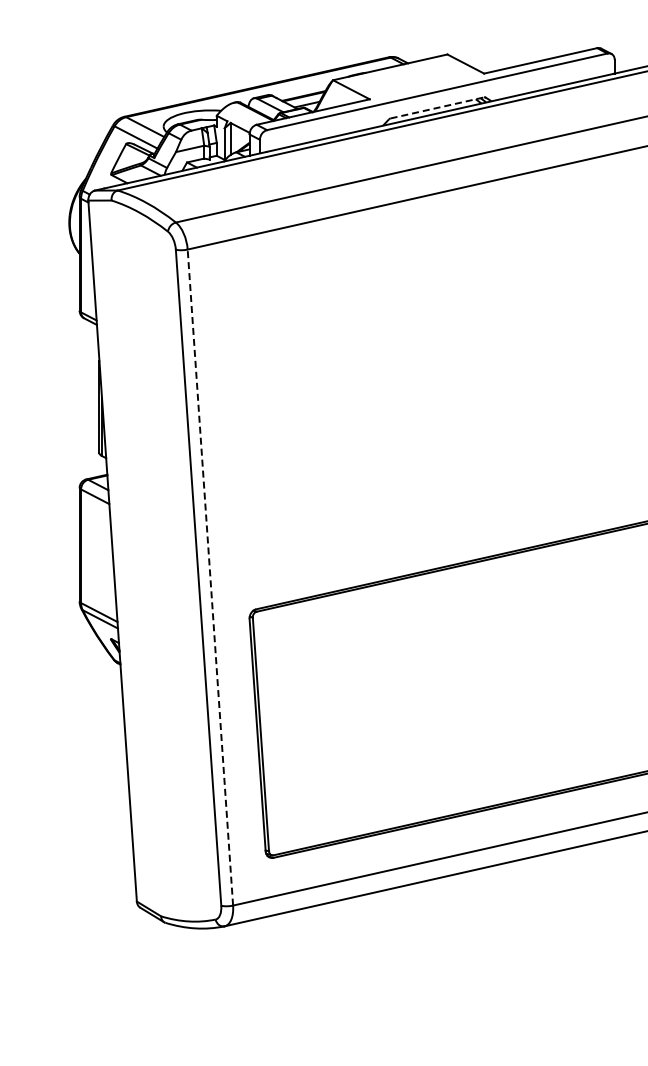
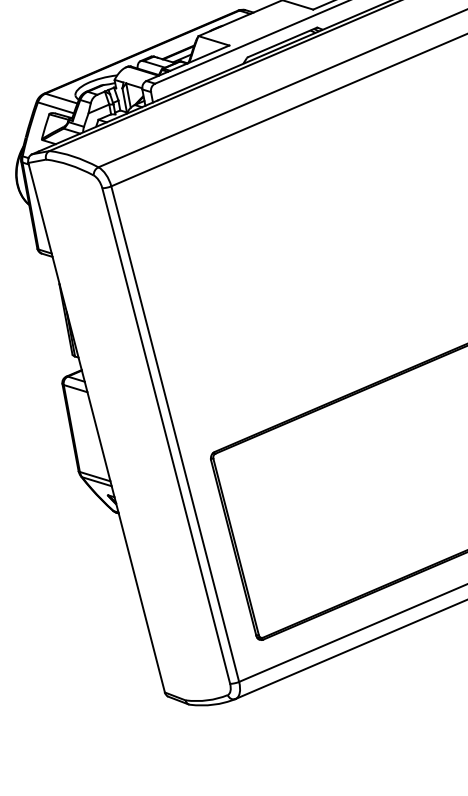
line: (437, 107) -> (282, 42), dashed -> solid
line: (210, 577) -> (175, 434), dashed -> solid

